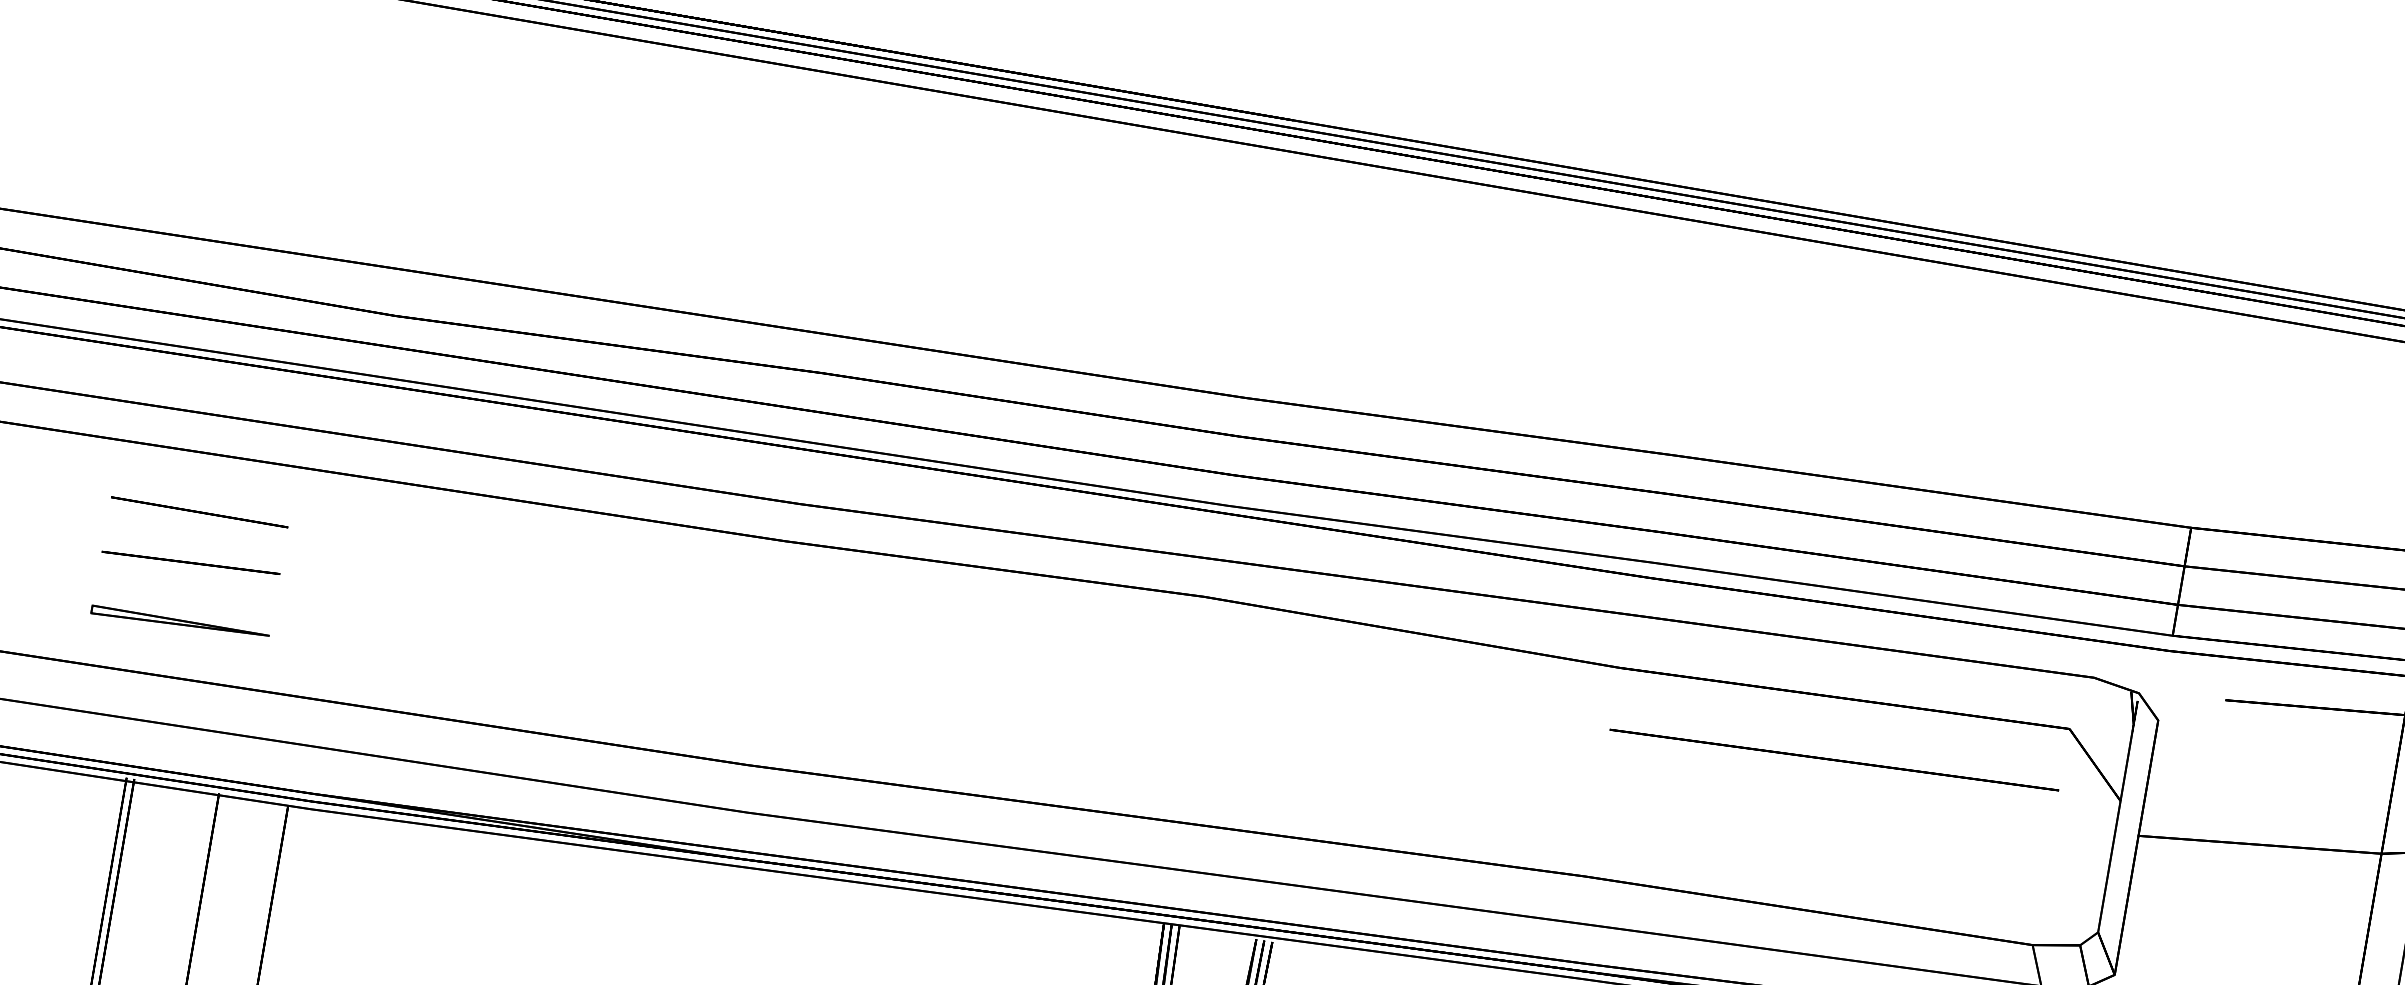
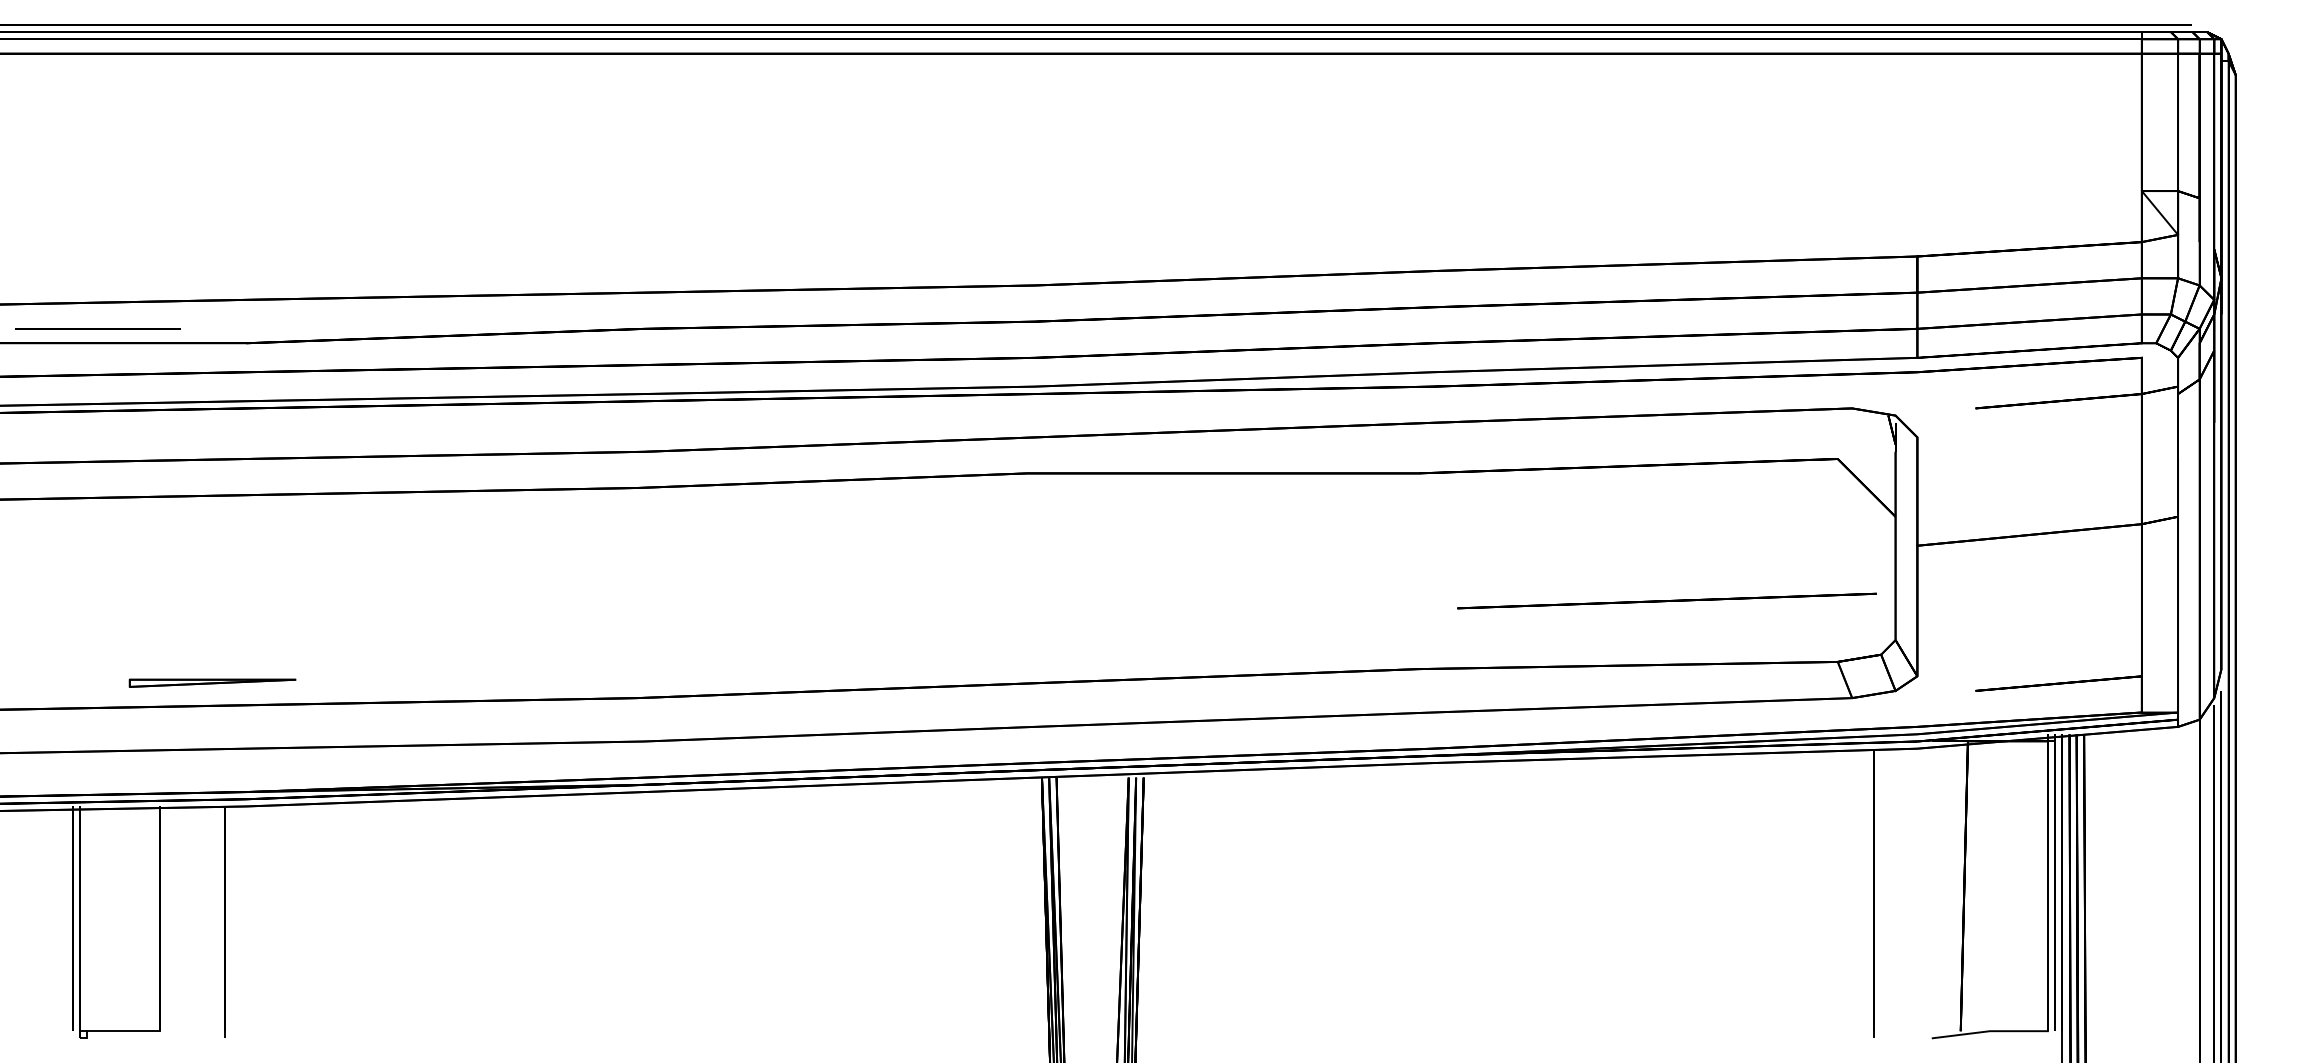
line: (199, 511) -> (97, 328), moved
line: (190, 562) -> (97, 600), removed
part: (180, 623) -> (212, 682), moved
line: (1833, 759) -> (1666, 600), moved

